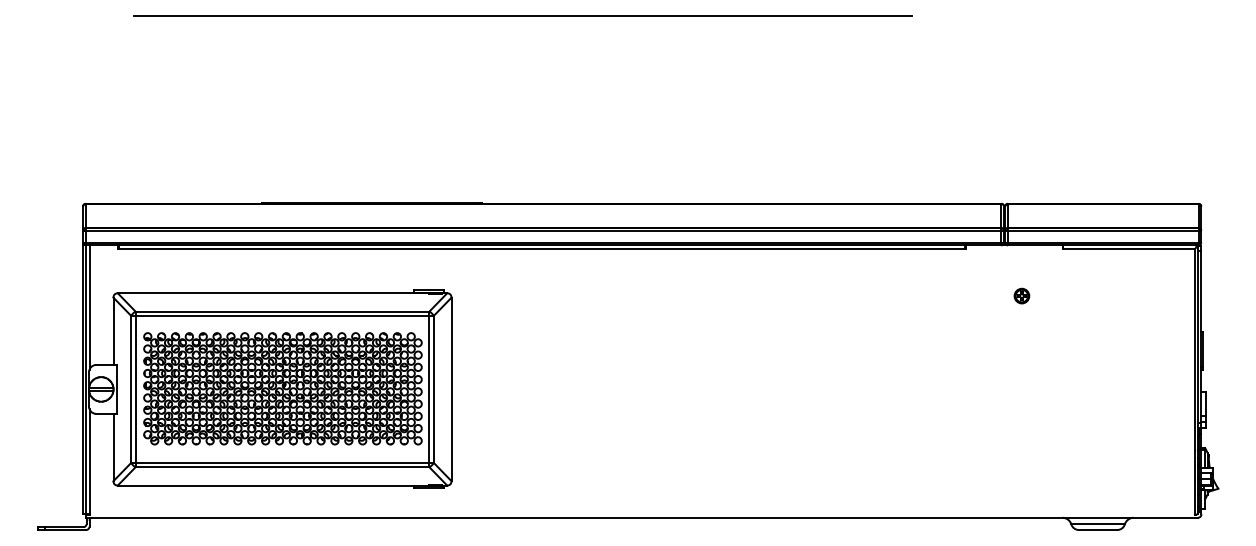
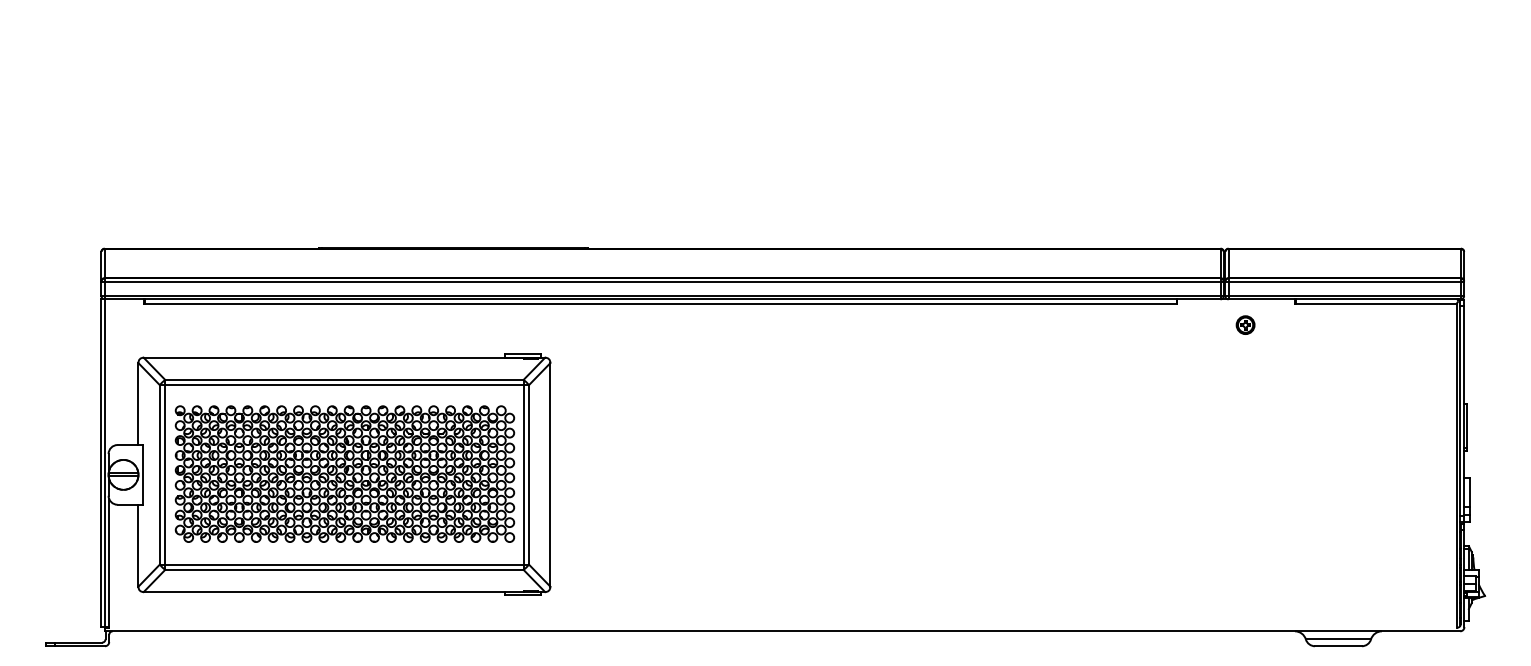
line: (522, 15) -> (637, 19), removed
part: (1021, 295) -> (1245, 324), moved
line: (89, 307) -> (109, 374), removed

